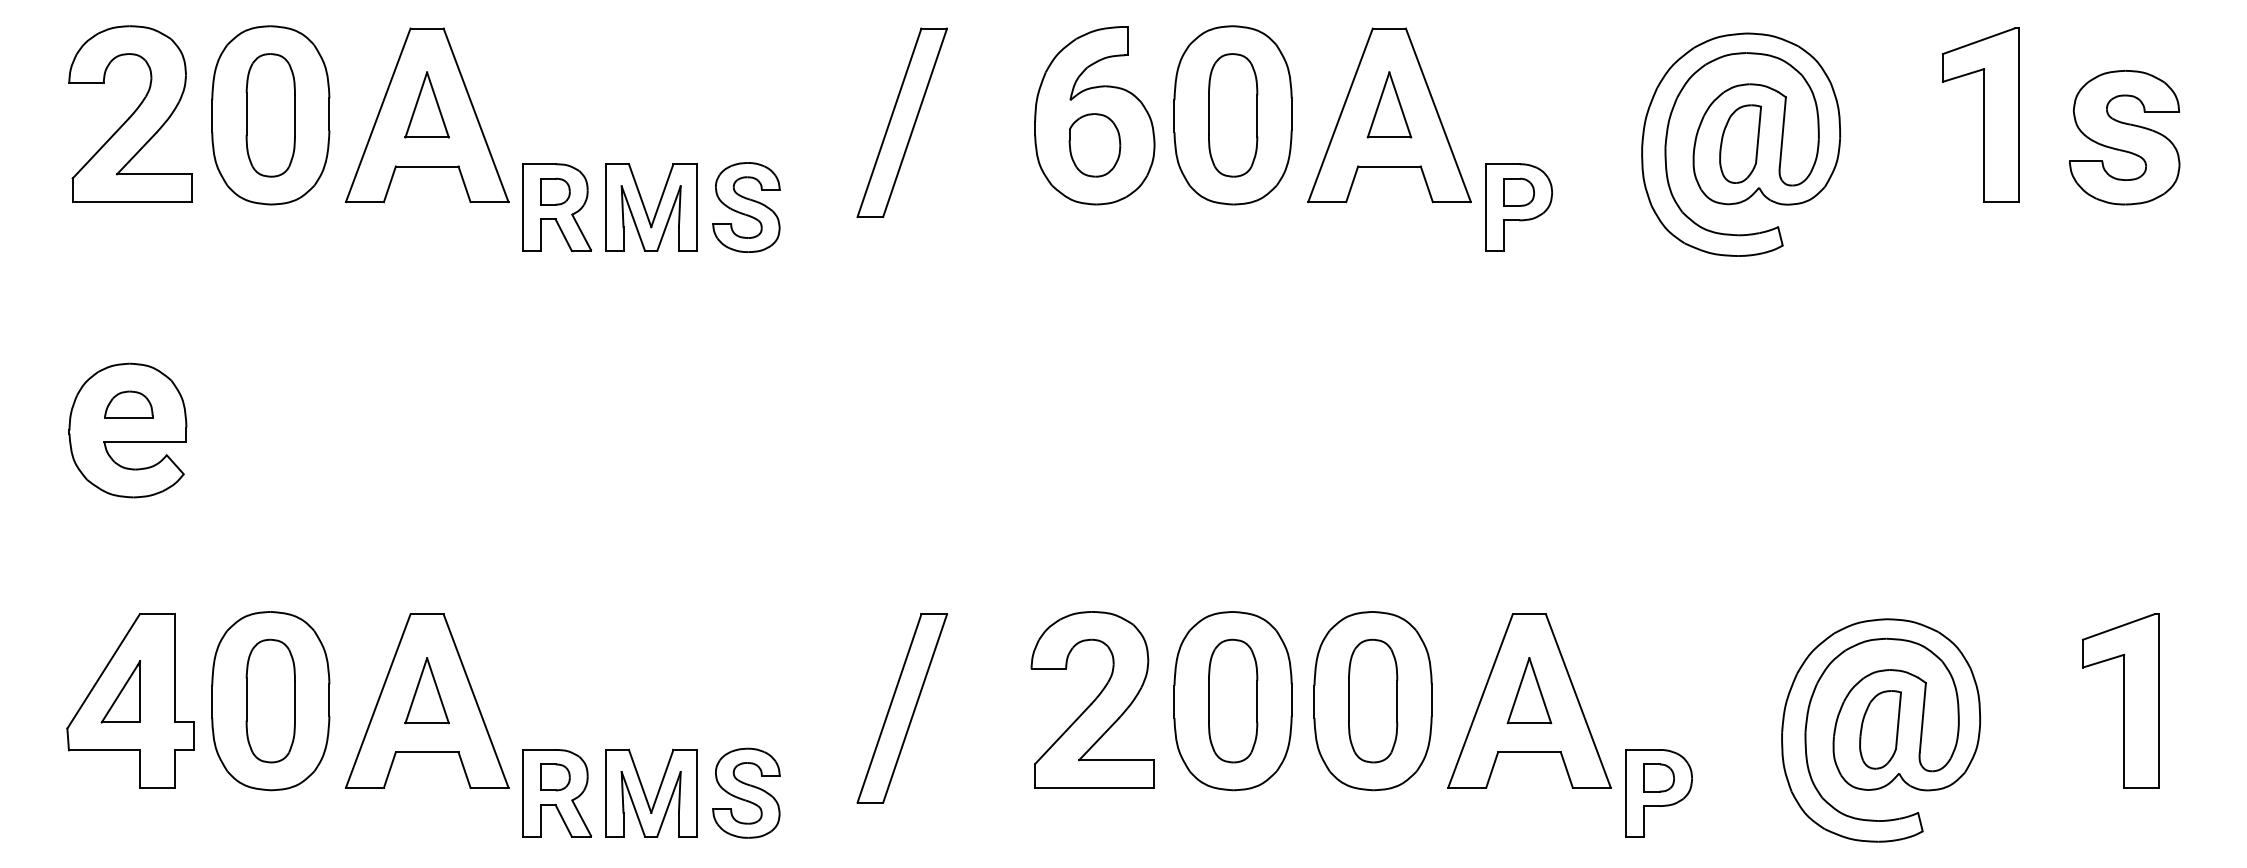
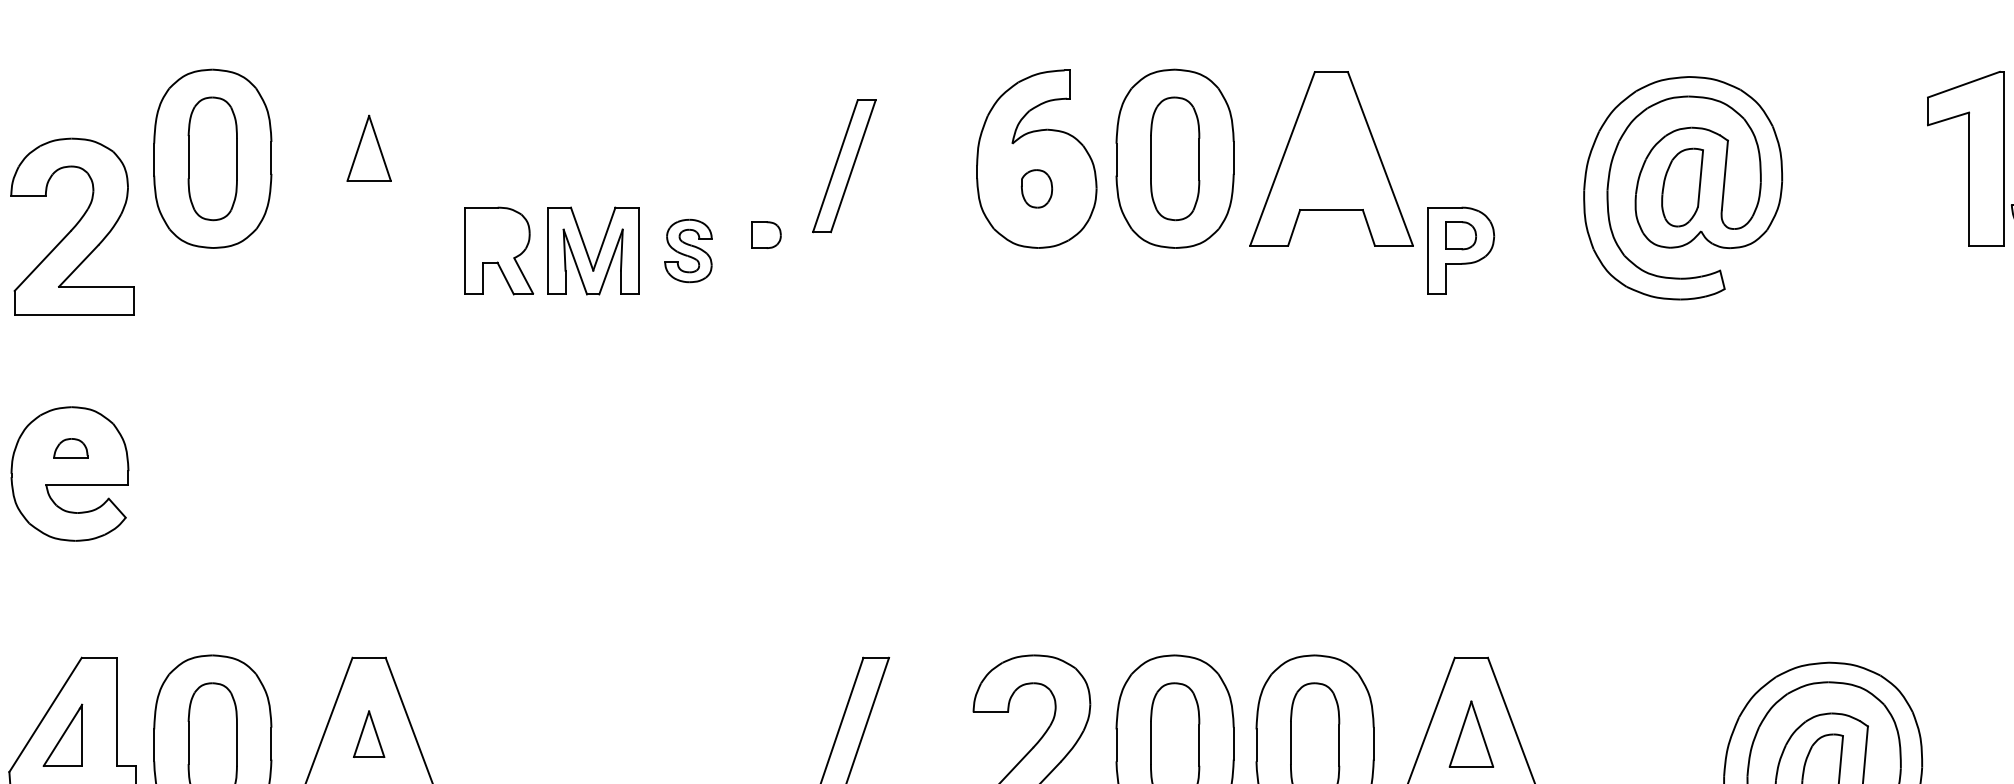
part: (1389, 104) -> (1331, 147), removed
part: (130, 113) -> (72, 225), moved
part: (1980, 114) -> (1965, 157), moved
part: (426, 115) -> (368, 158), removed
part: (902, 122) -> (844, 165), size x0.7
part: (1094, 145) -> (1036, 188), size x0.6
part: (555, 191) -> (766, 234), moved
part: (746, 207) -> (688, 250), size x0.7
part: (128, 404) -> (70, 447), size x0.7
part: (426, 690) -> (368, 733), size x0.7

